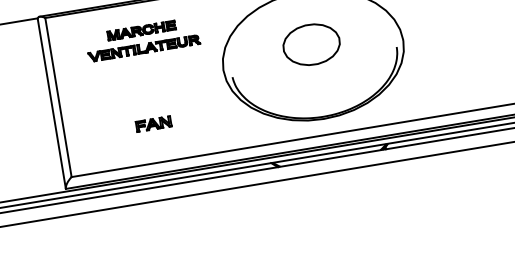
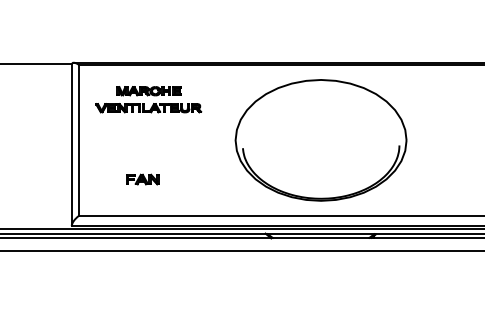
part: (142, 39) -> (148, 99), moved
part: (310, 43) -> (320, 129), removed
part: (153, 124) -> (142, 179), moved

